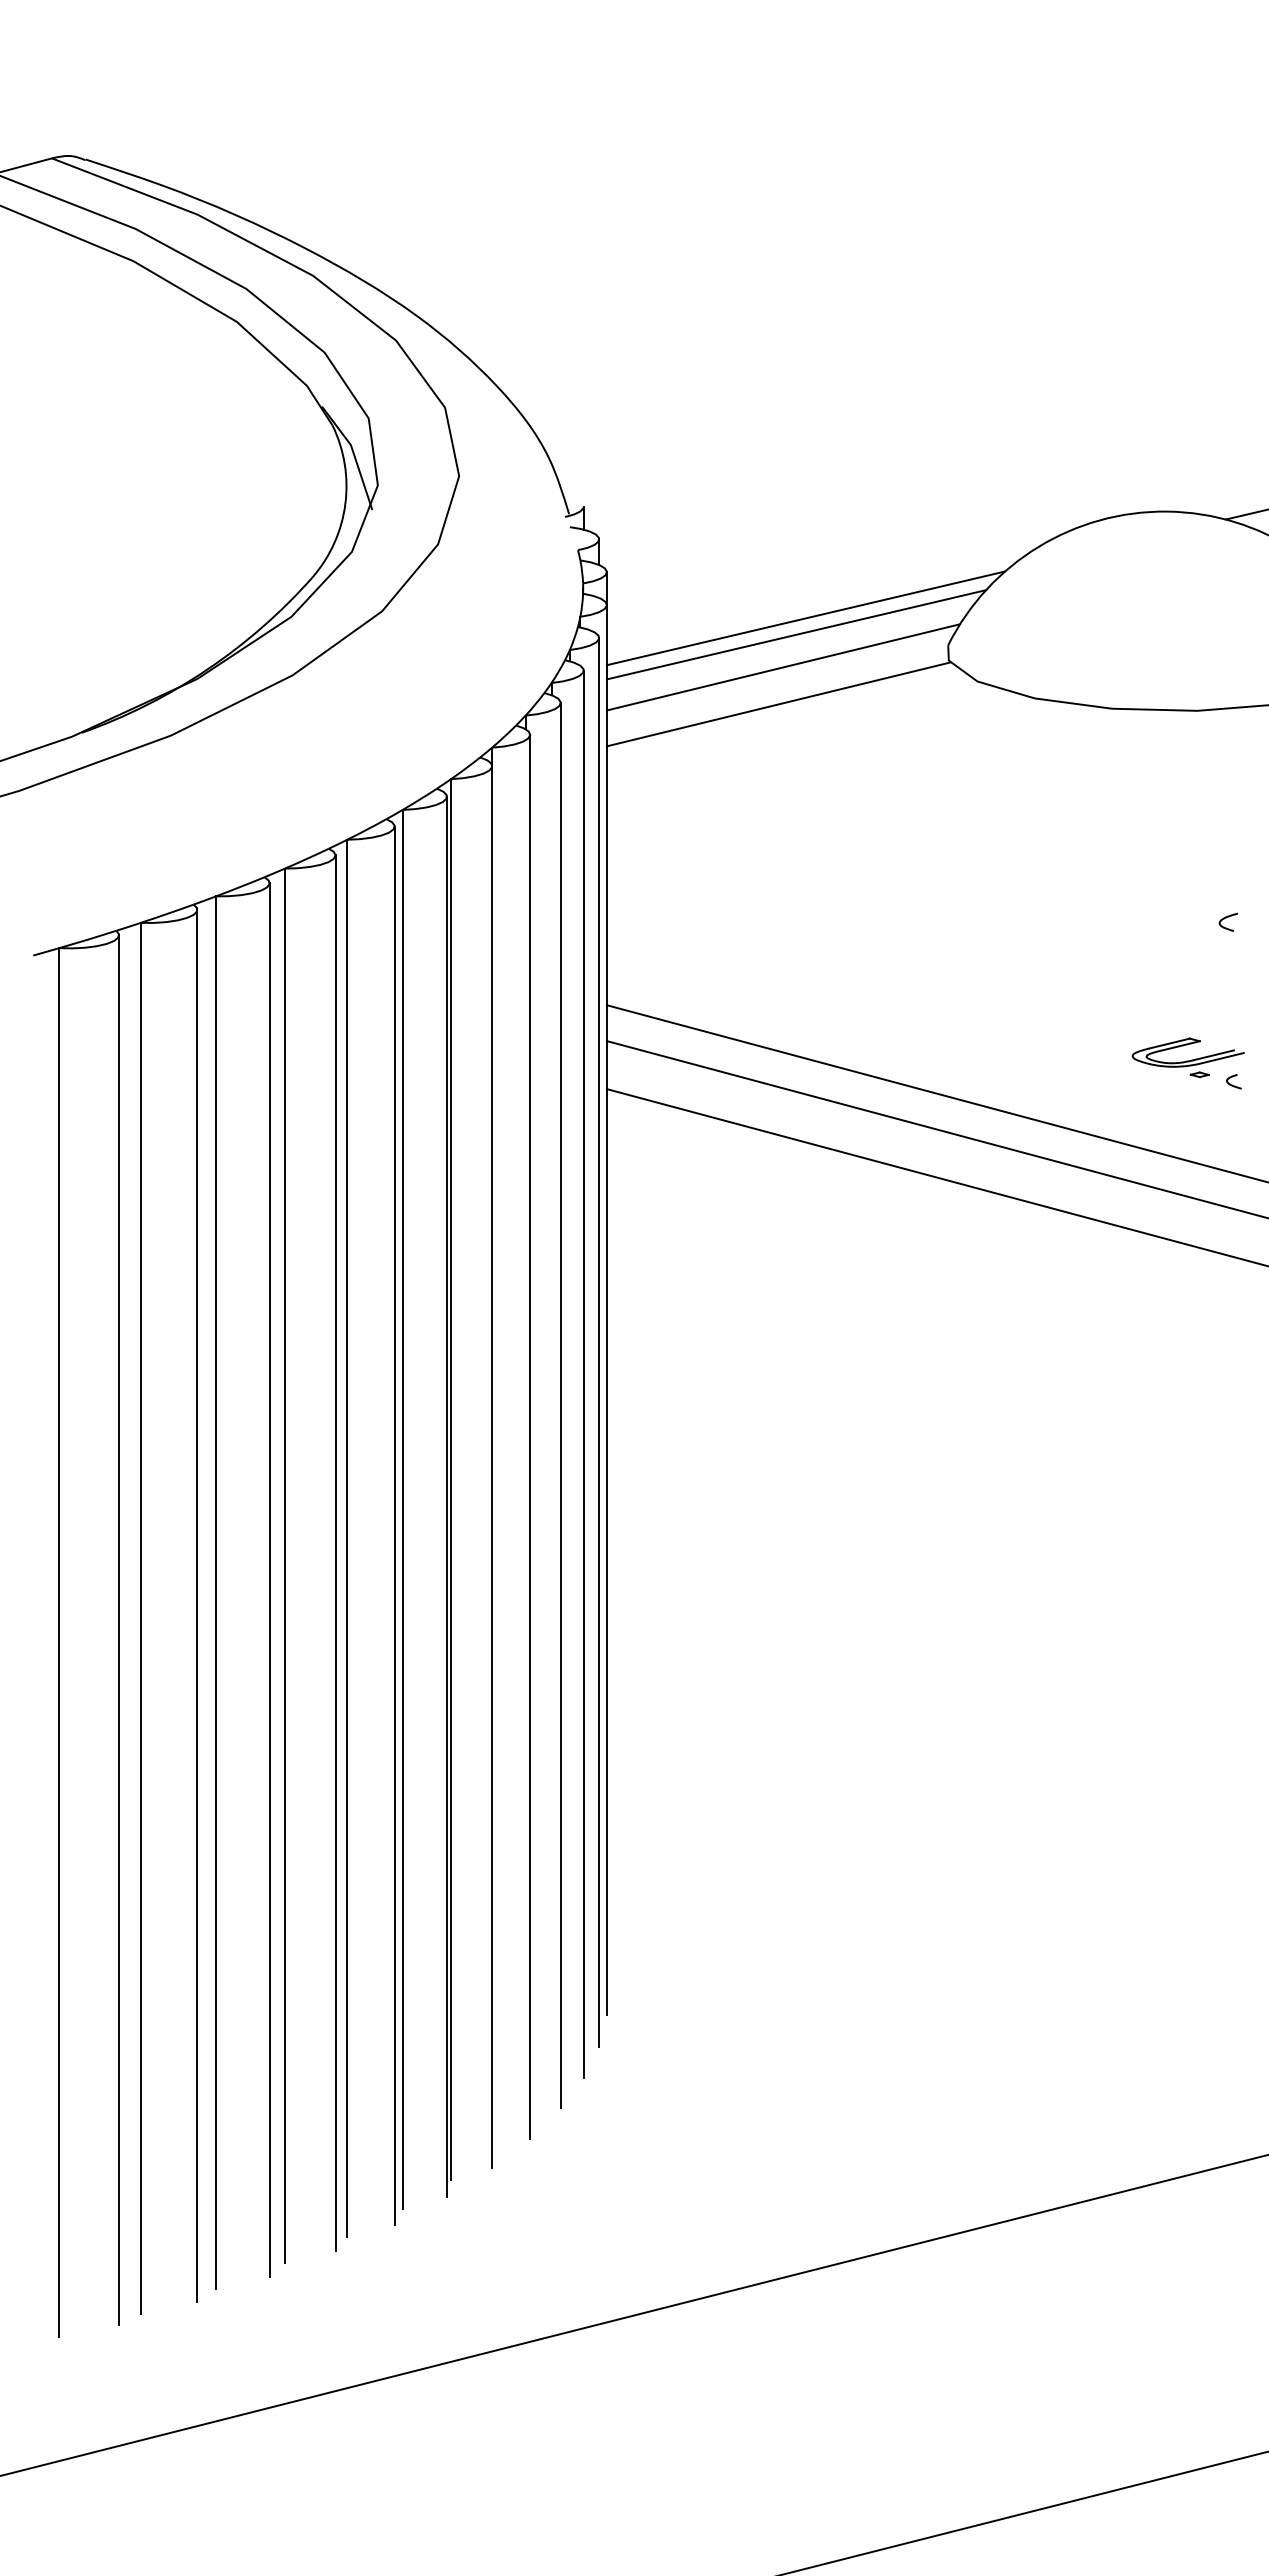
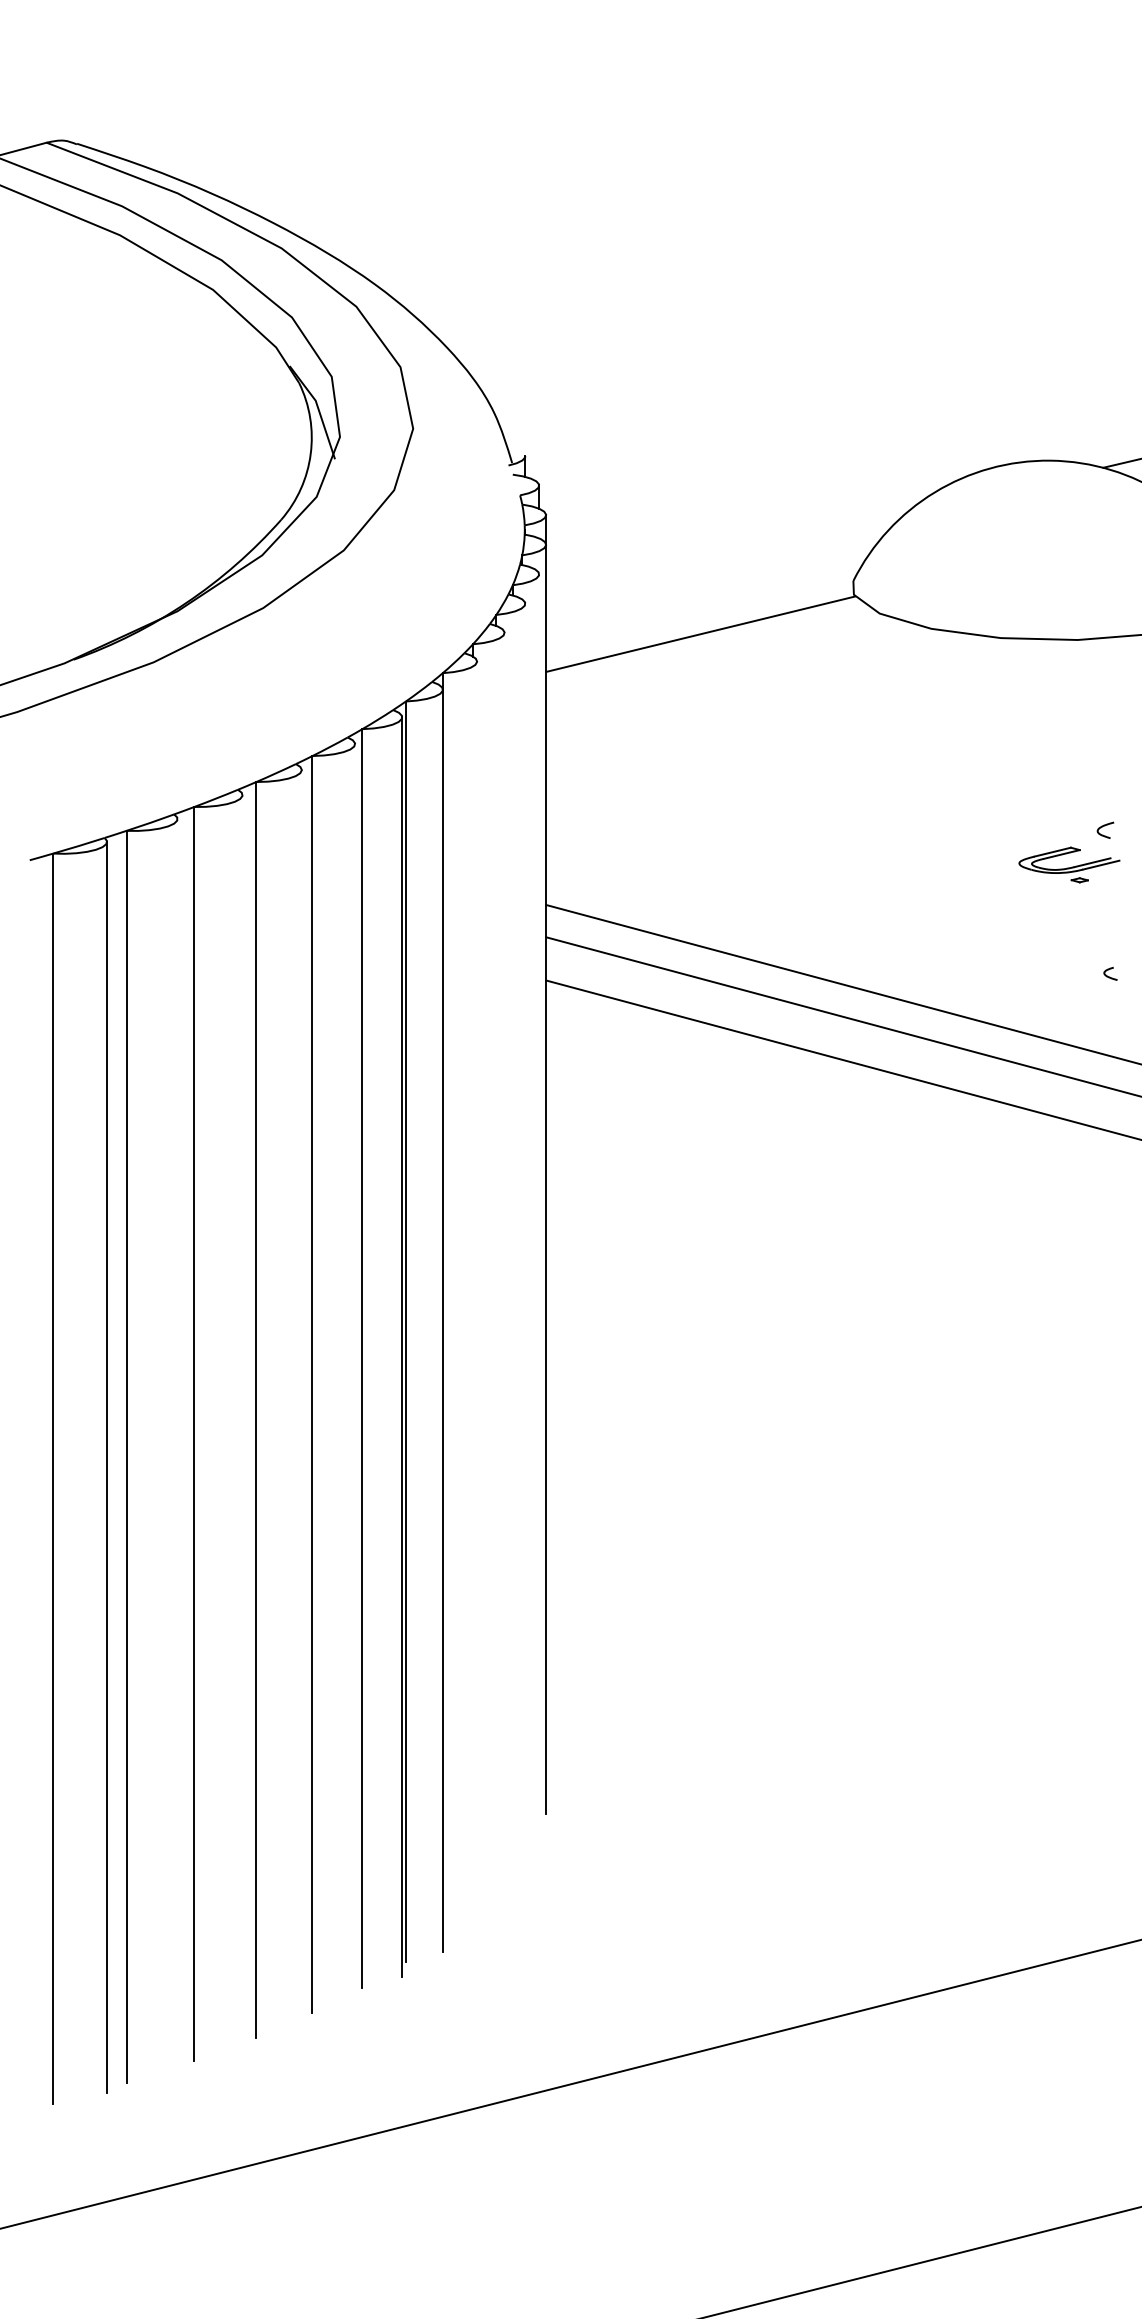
line: (805, 618) -> (724, 556), removed
line: (796, 634) -> (716, 571), removed
line: (783, 667) -> (705, 600), removed
part: (1187, 1057) -> (1068, 864), moved
line: (599, 1341) -> (539, 1207), removed
line: (583, 1373) -> (525, 1236), removed
line: (560, 1405) -> (504, 1265), removed
line: (530, 1436) -> (477, 1293), removed
line: (394, 1525) -> (354, 1373), removed
line: (335, 1553) -> (301, 1398), removed
line: (269, 1580) -> (242, 1422), removed
line: (197, 1605) -> (177, 1445), removed

